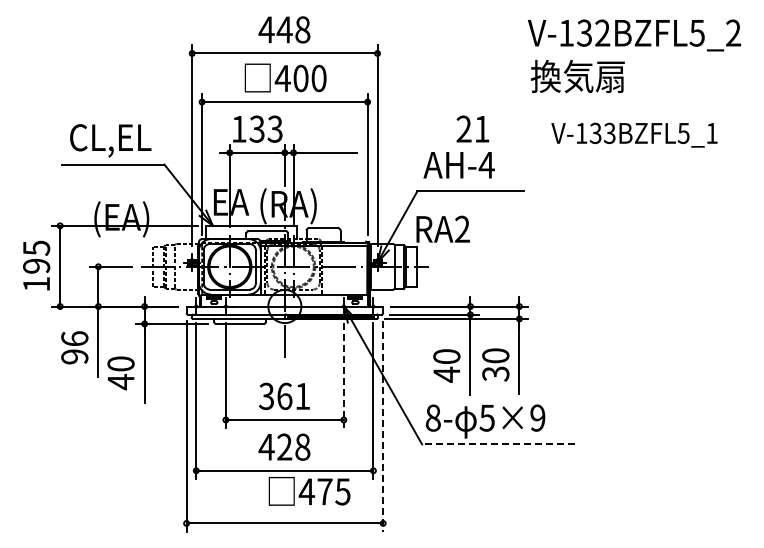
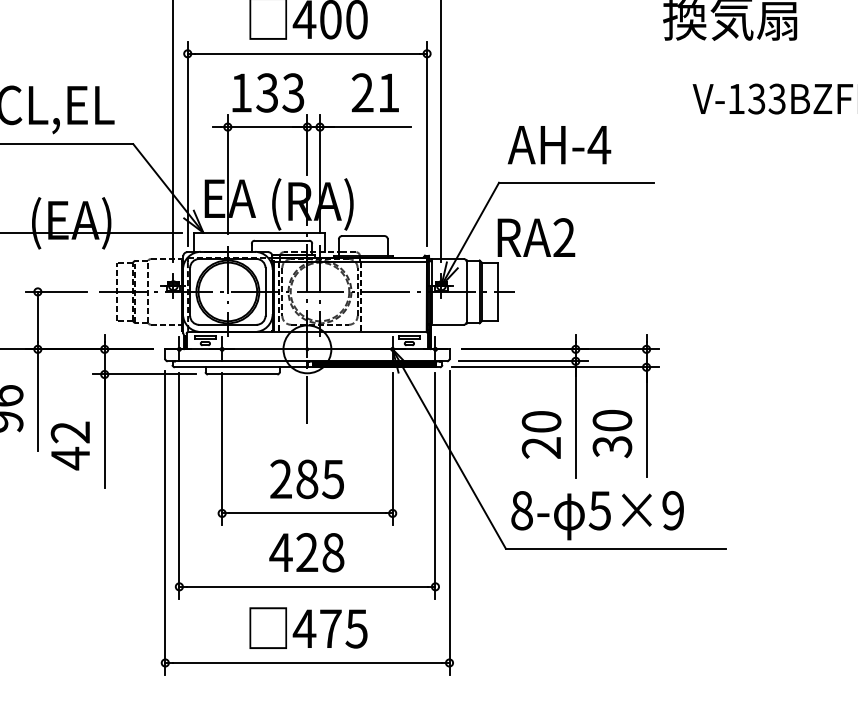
text: (472, 128) -> (374, 91), moved
text: (120, 363) -> (69, 431), 40 -> 42
text: (446, 374) -> (541, 447), 40 -> 20
line: (343, 375) -> (392, 449), dashed -> solid
text: (284, 396) -> (306, 479), 361 -> 285
line: (383, 427) -> (450, 524), dashed -> solid
line: (497, 444) -> (614, 548), dashed -> solid
text: (309, 491) -> (308, 628), moved

